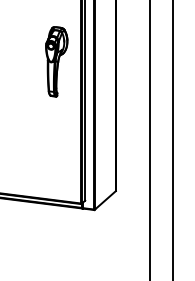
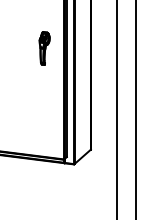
part: (56, 61) -> (44, 48), size x0.6

